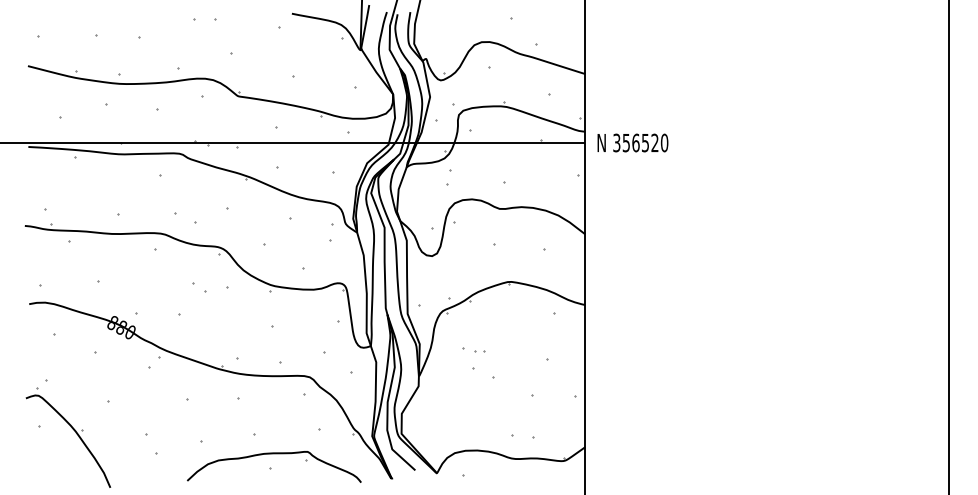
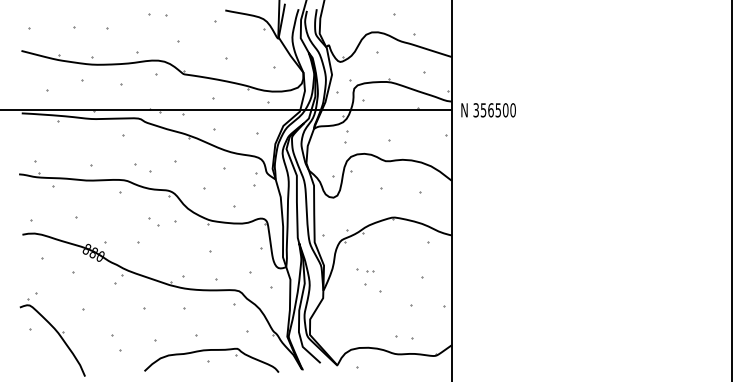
text: (654, 143) -> (505, 110), 356520 -> 356500

